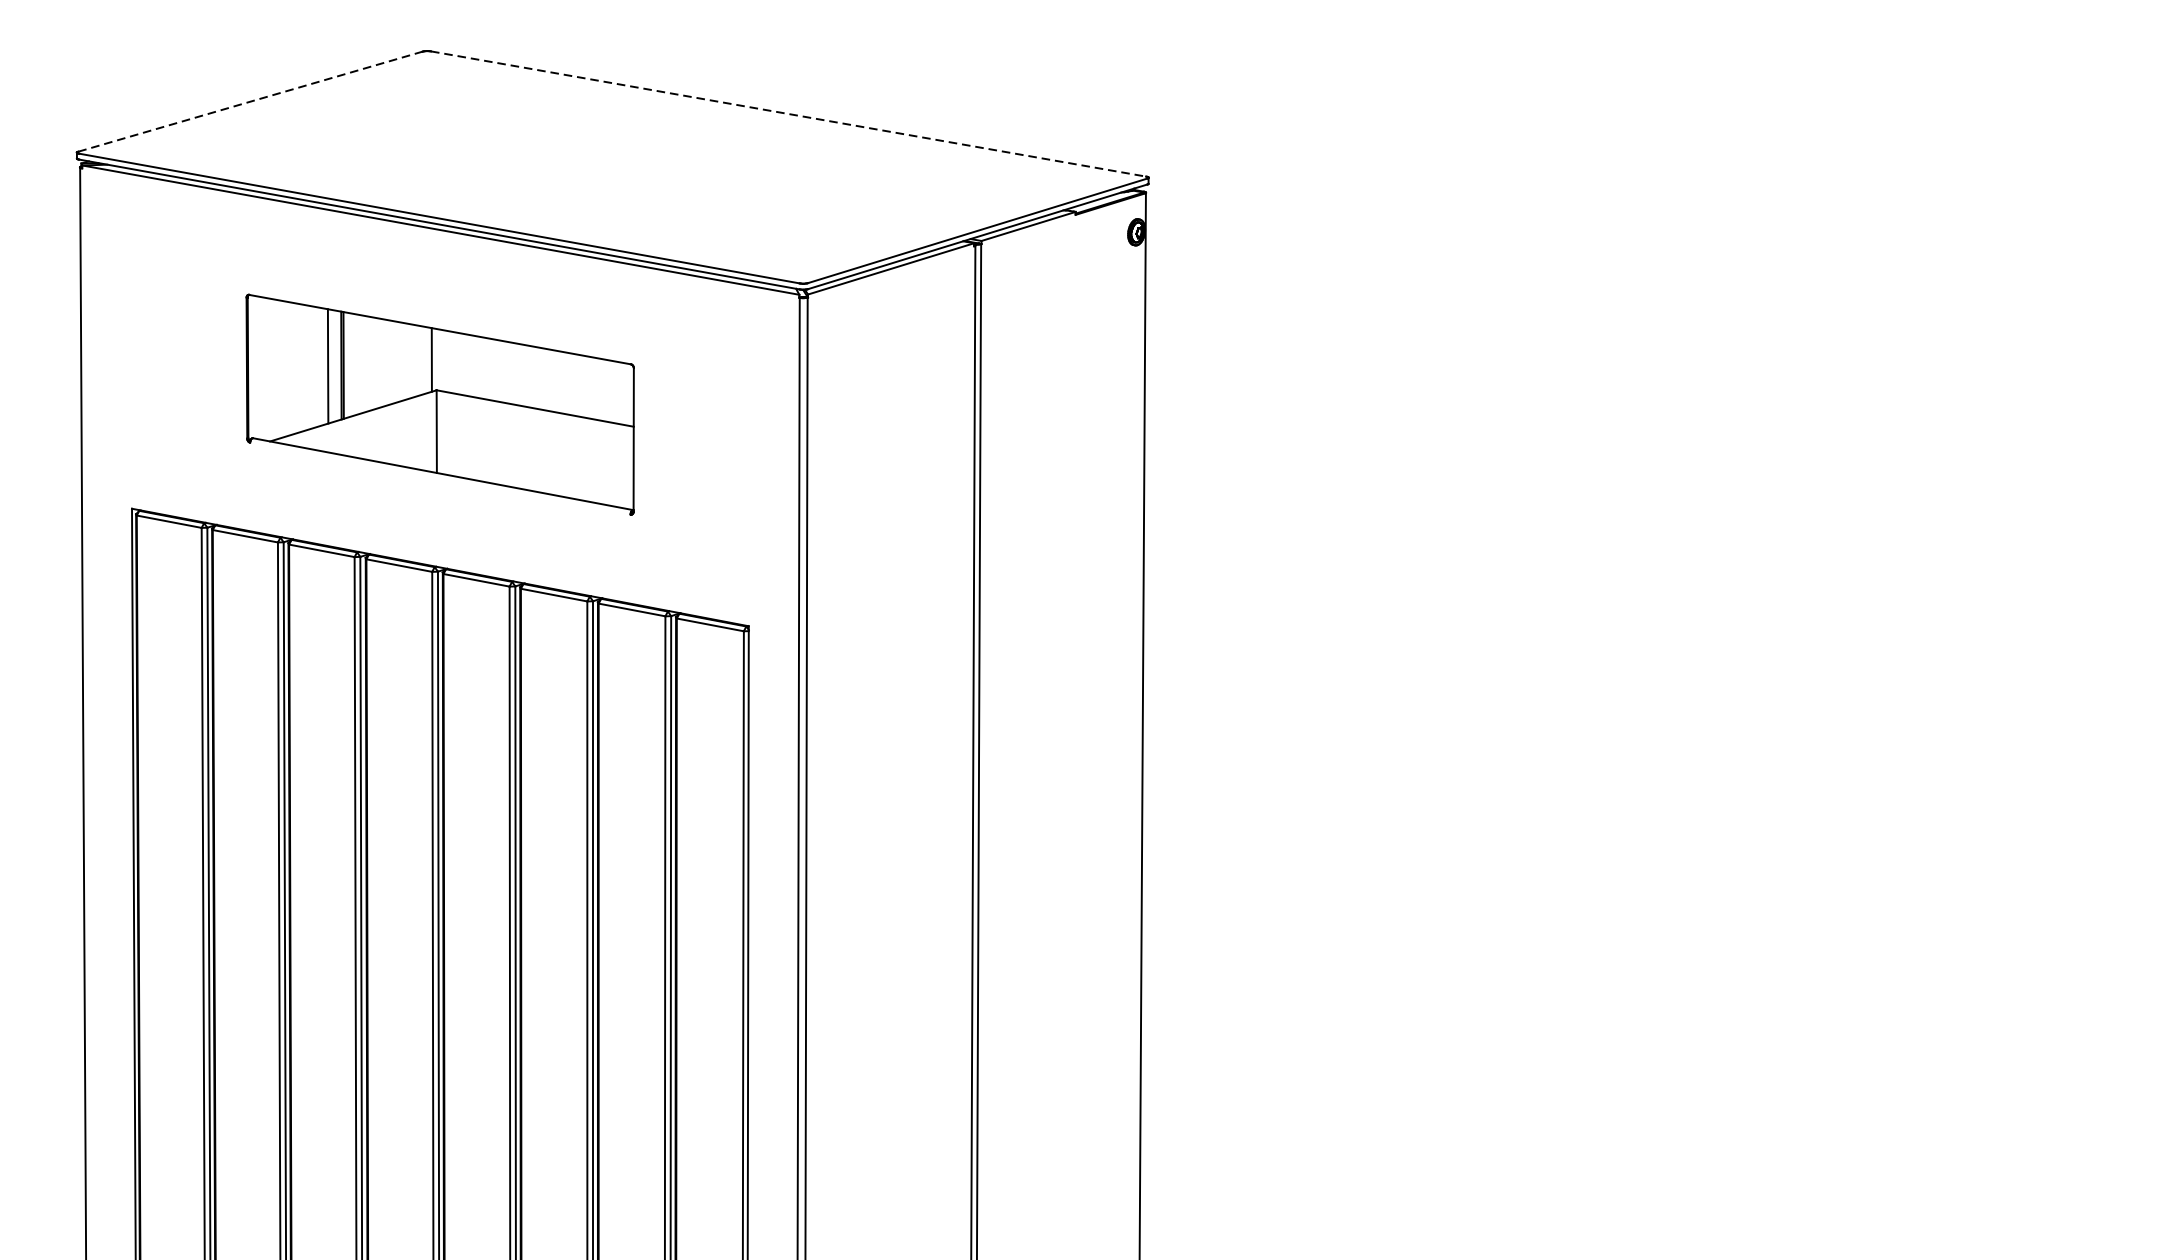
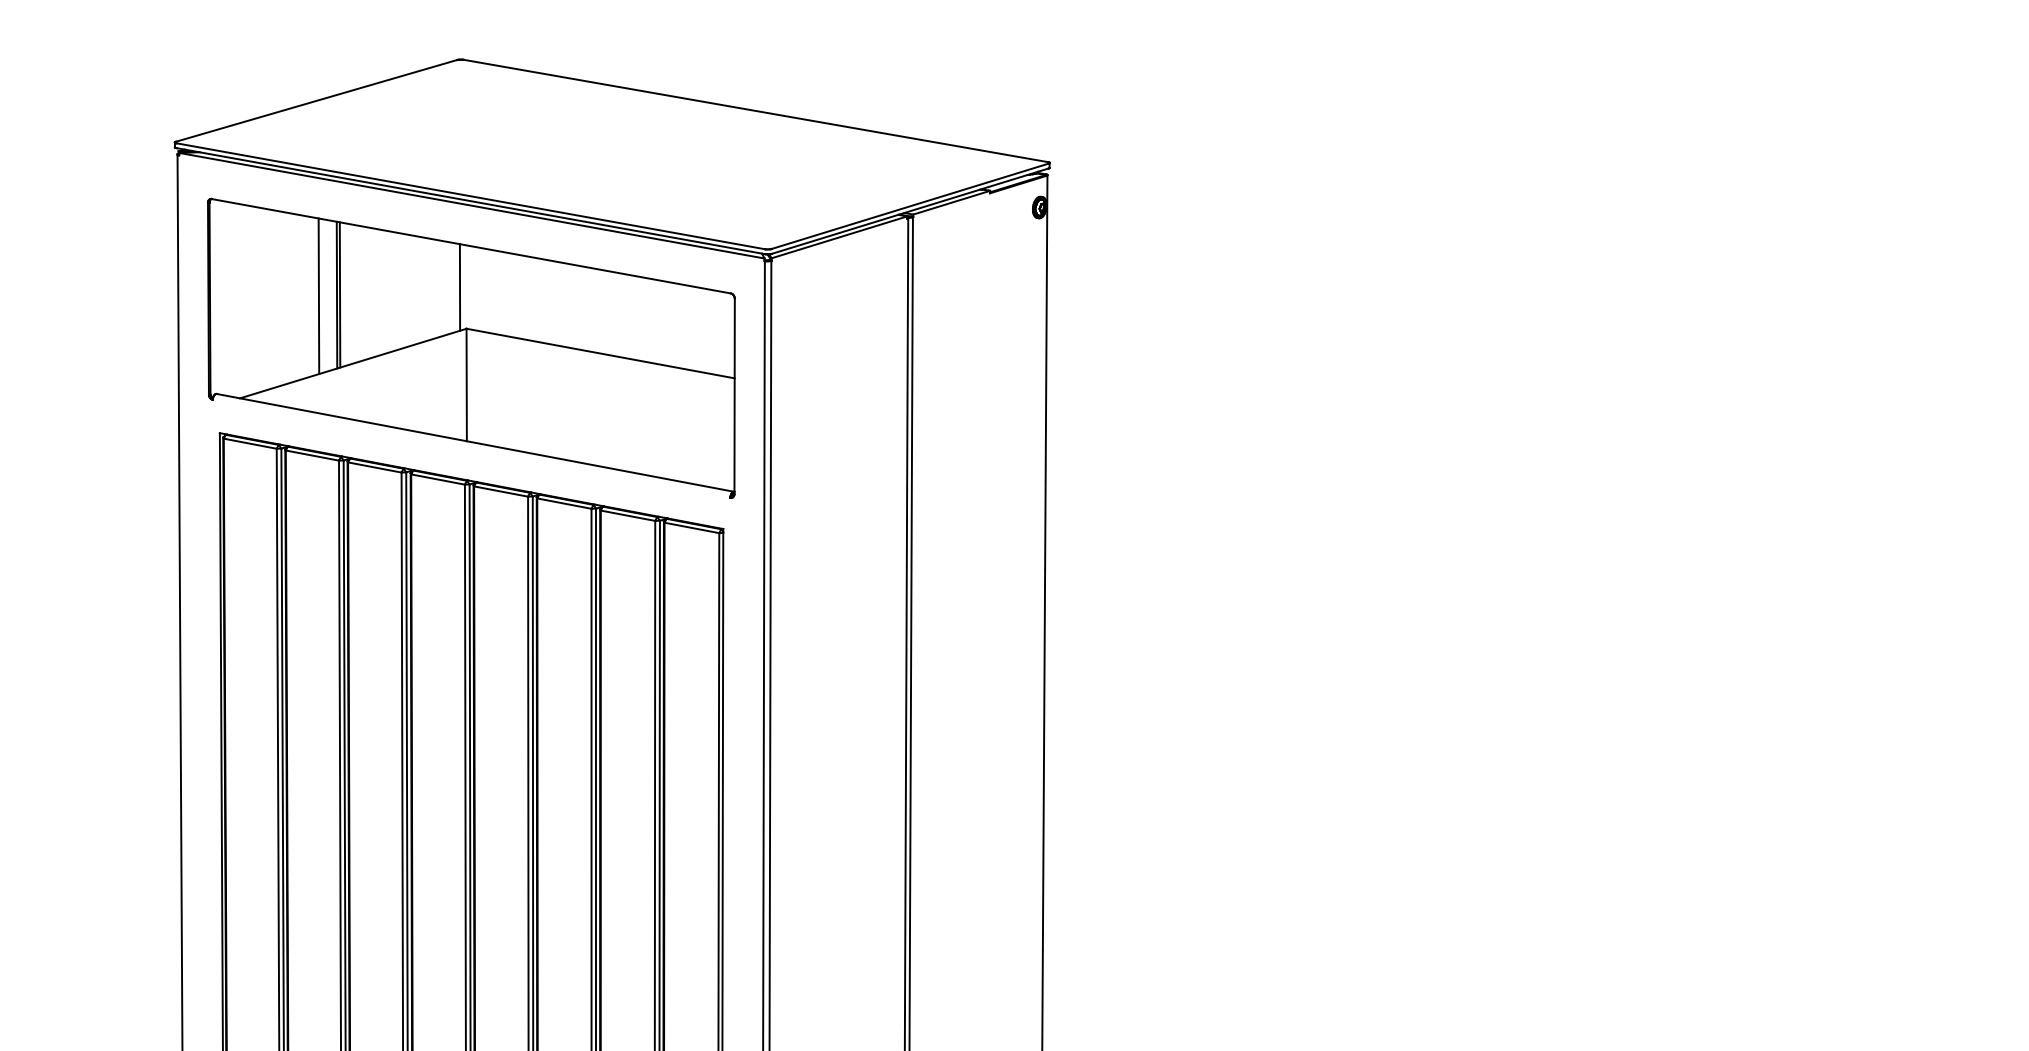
line: (251, 101) -> (317, 100), dashed -> solid
line: (789, 114) -> (756, 111), dashed -> solid
part: (440, 403) -> (471, 347), size x1.67

